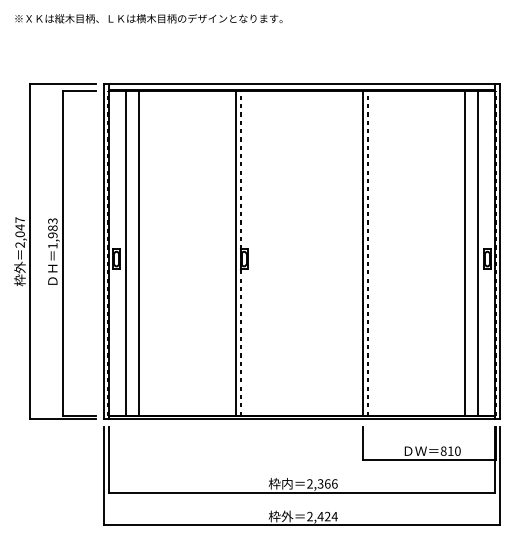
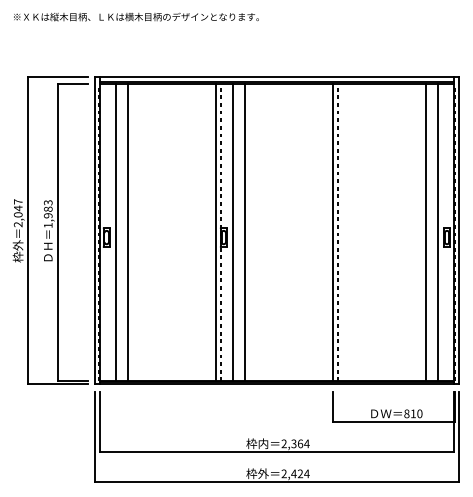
line: (253, 253) -> (232, 232), added
line: (266, 253) -> (244, 232), added
text: (334, 483) -> (306, 443), 2,366 -> 2,364

